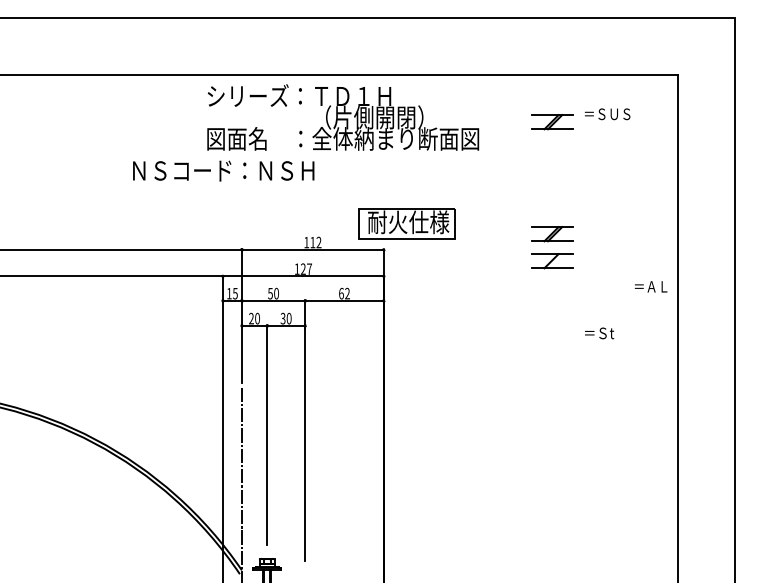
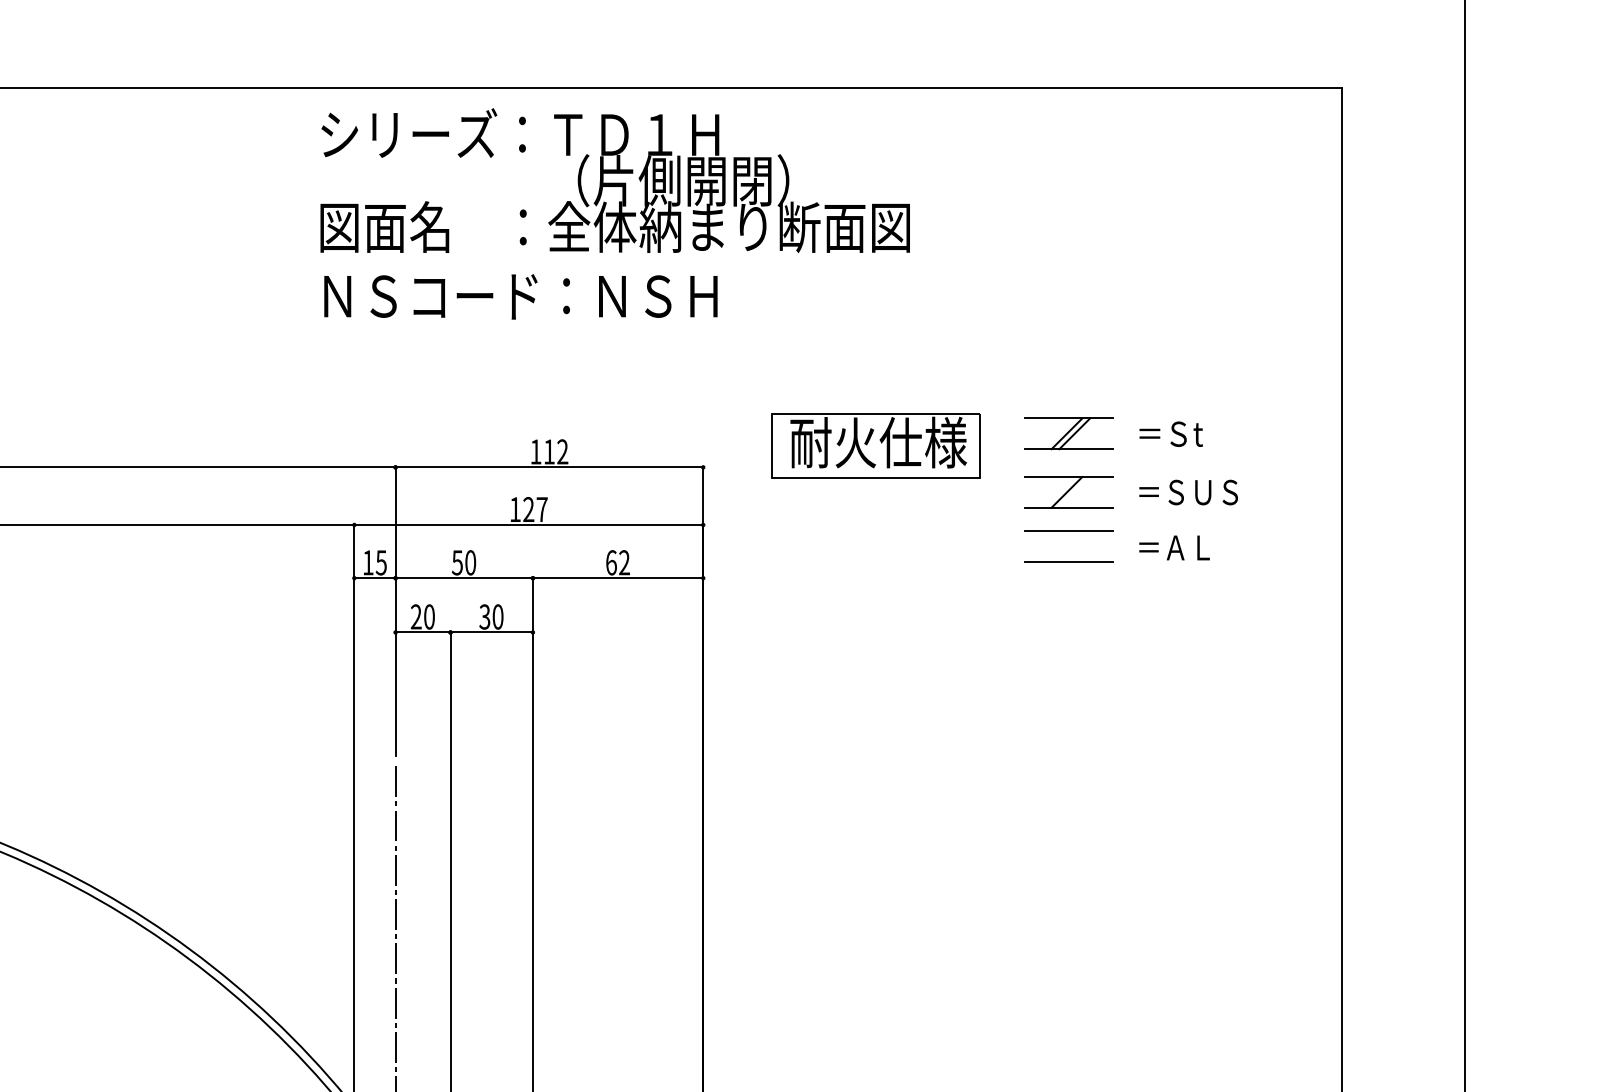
text: (607, 114) -> (1188, 492), moved
part: (552, 122) -> (1069, 191), removed
text: (223, 170) -> (520, 295), moved
part: (406, 223) -> (873, 445), moved
line: (552, 279) -> (1069, 532), added
text: (650, 286) -> (1173, 547), moved
line: (552, 293) -> (1069, 562), added
text: (599, 333) -> (1171, 434), moved

